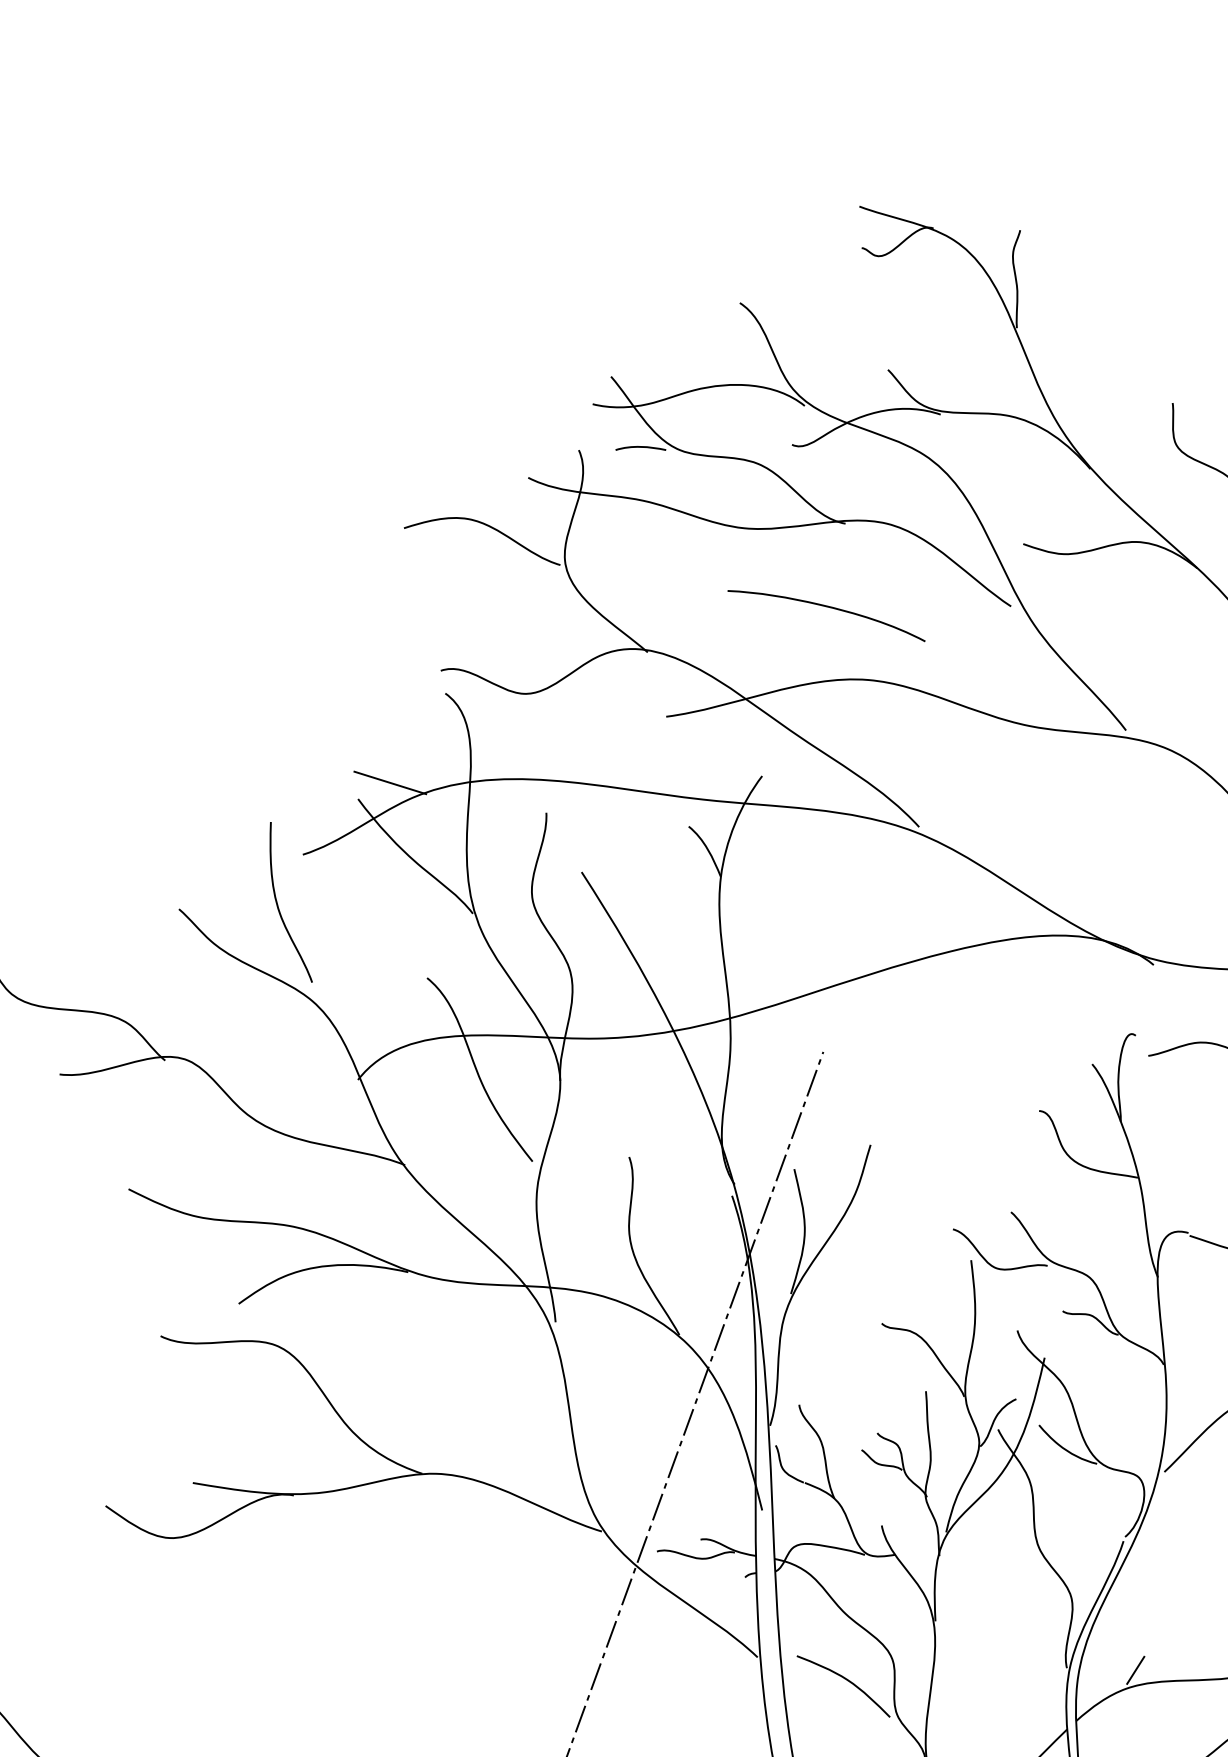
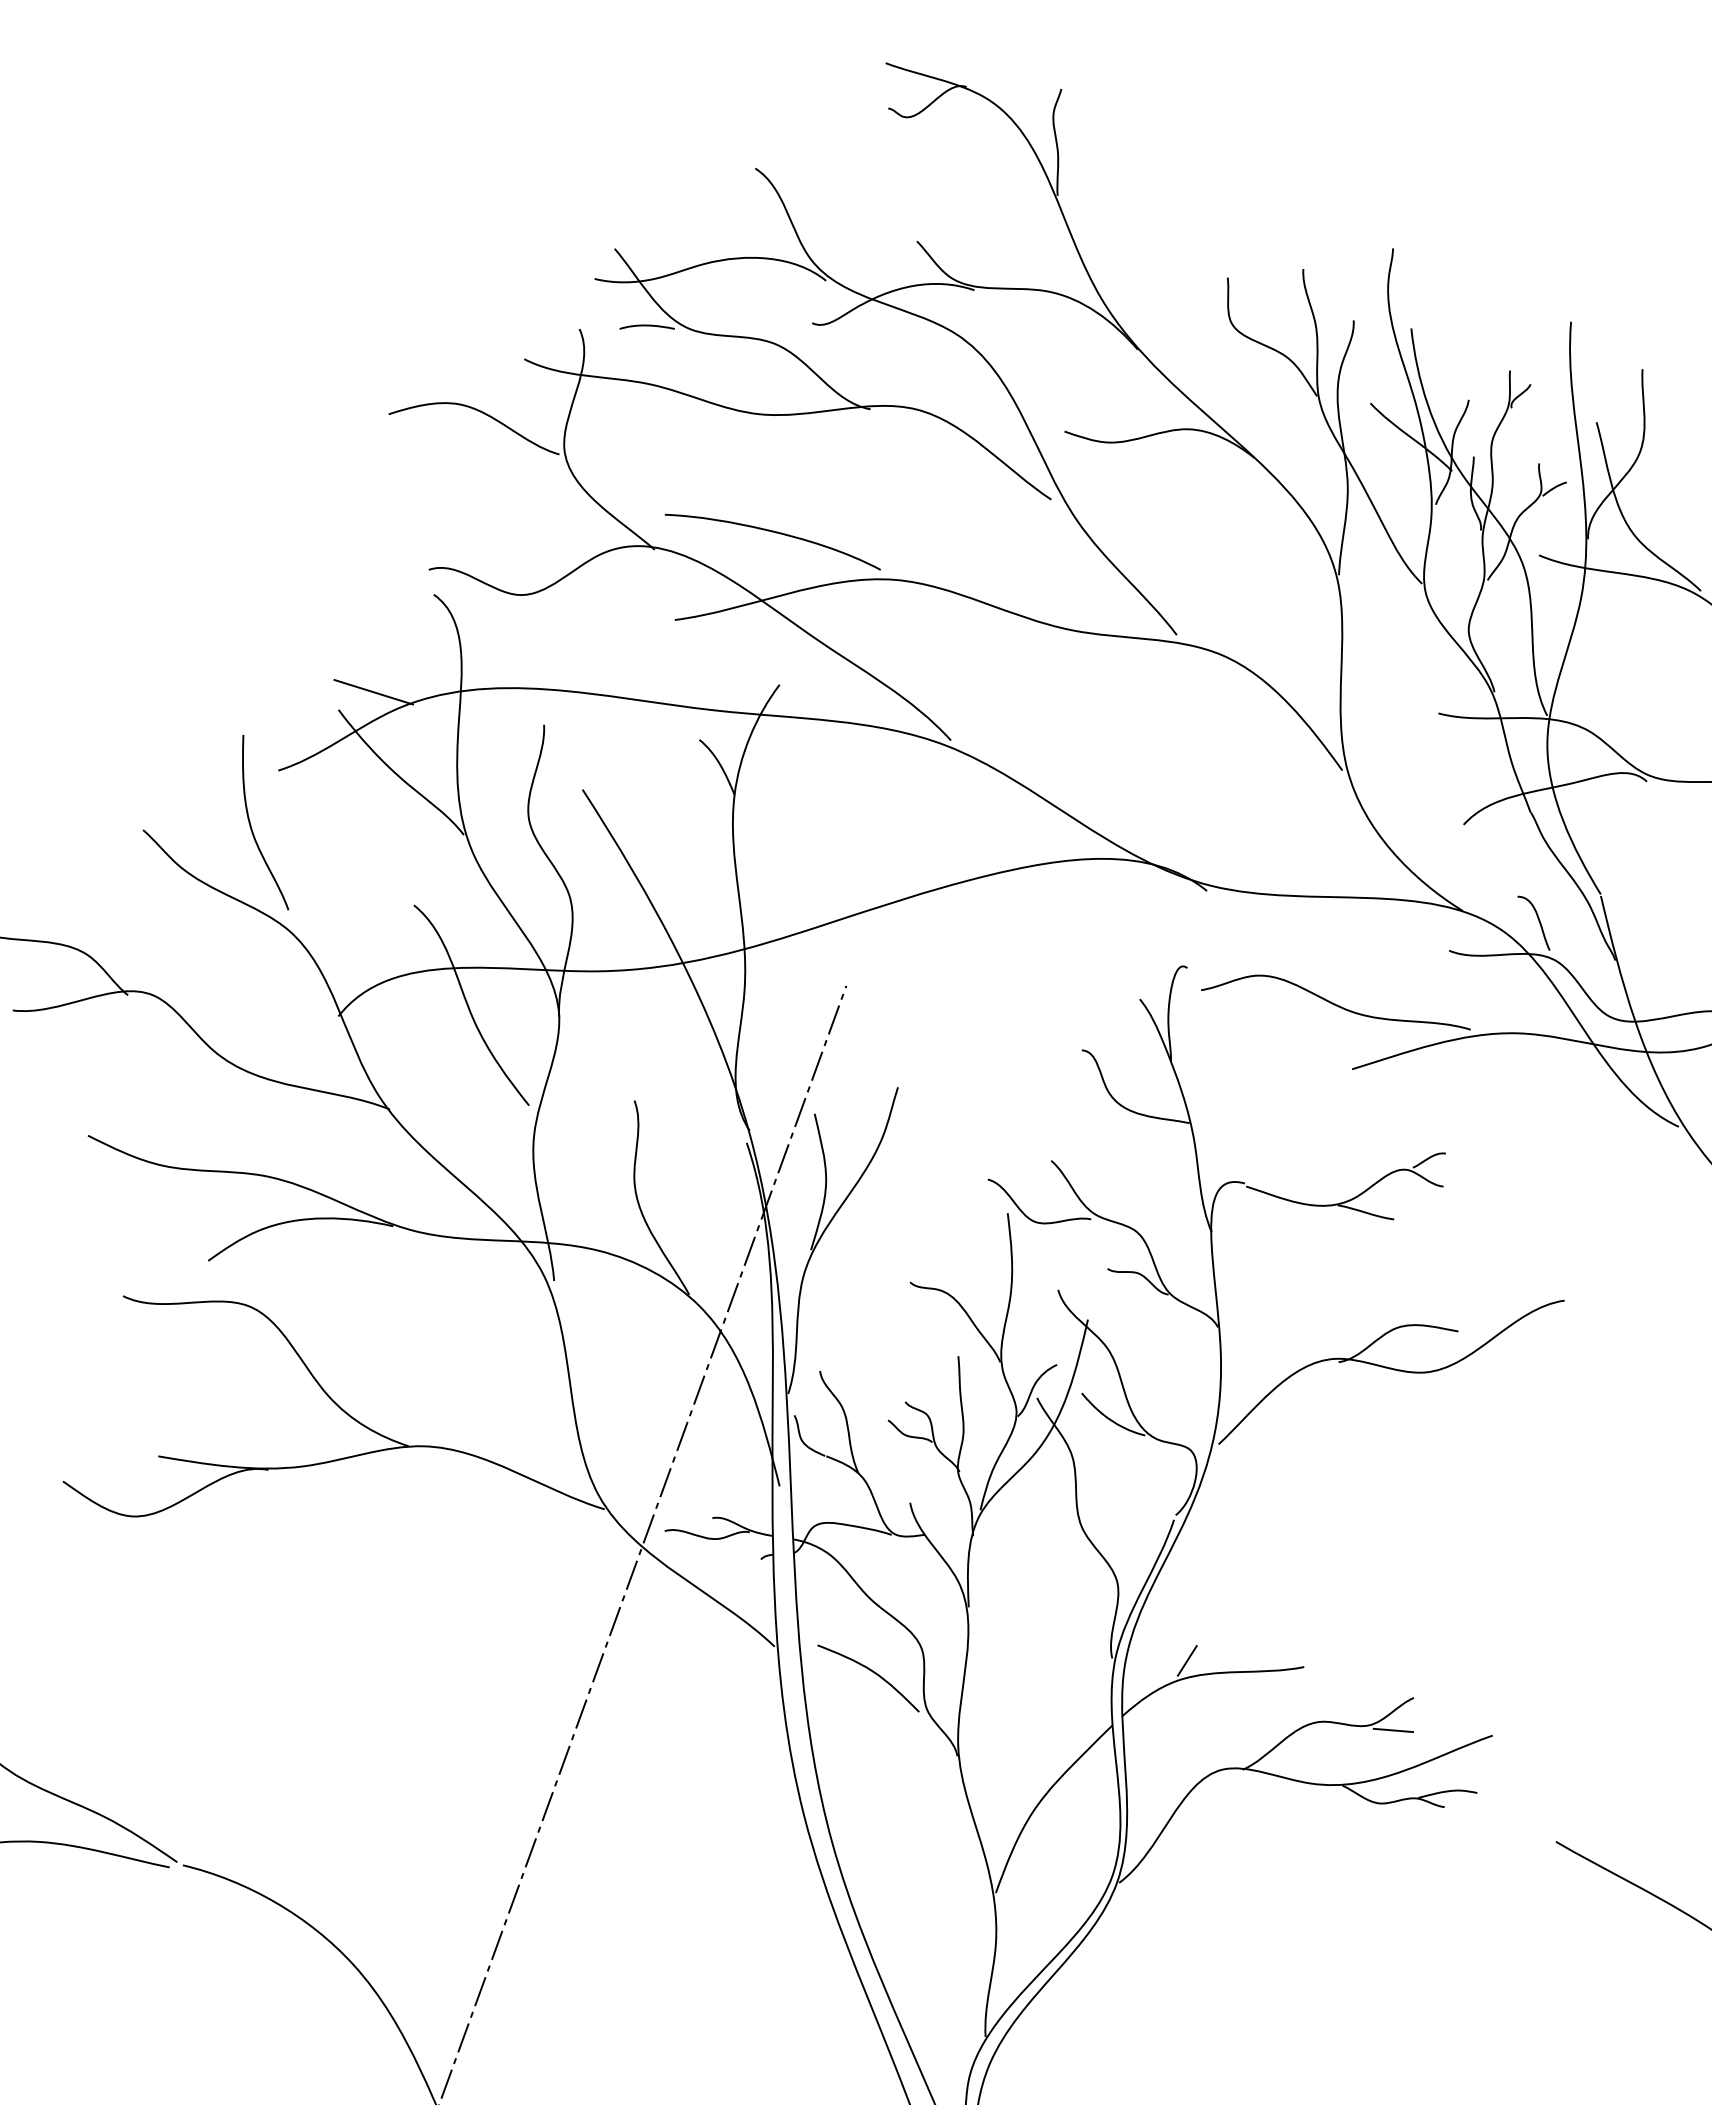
curve: (828, 608) -> (775, 533), moved

